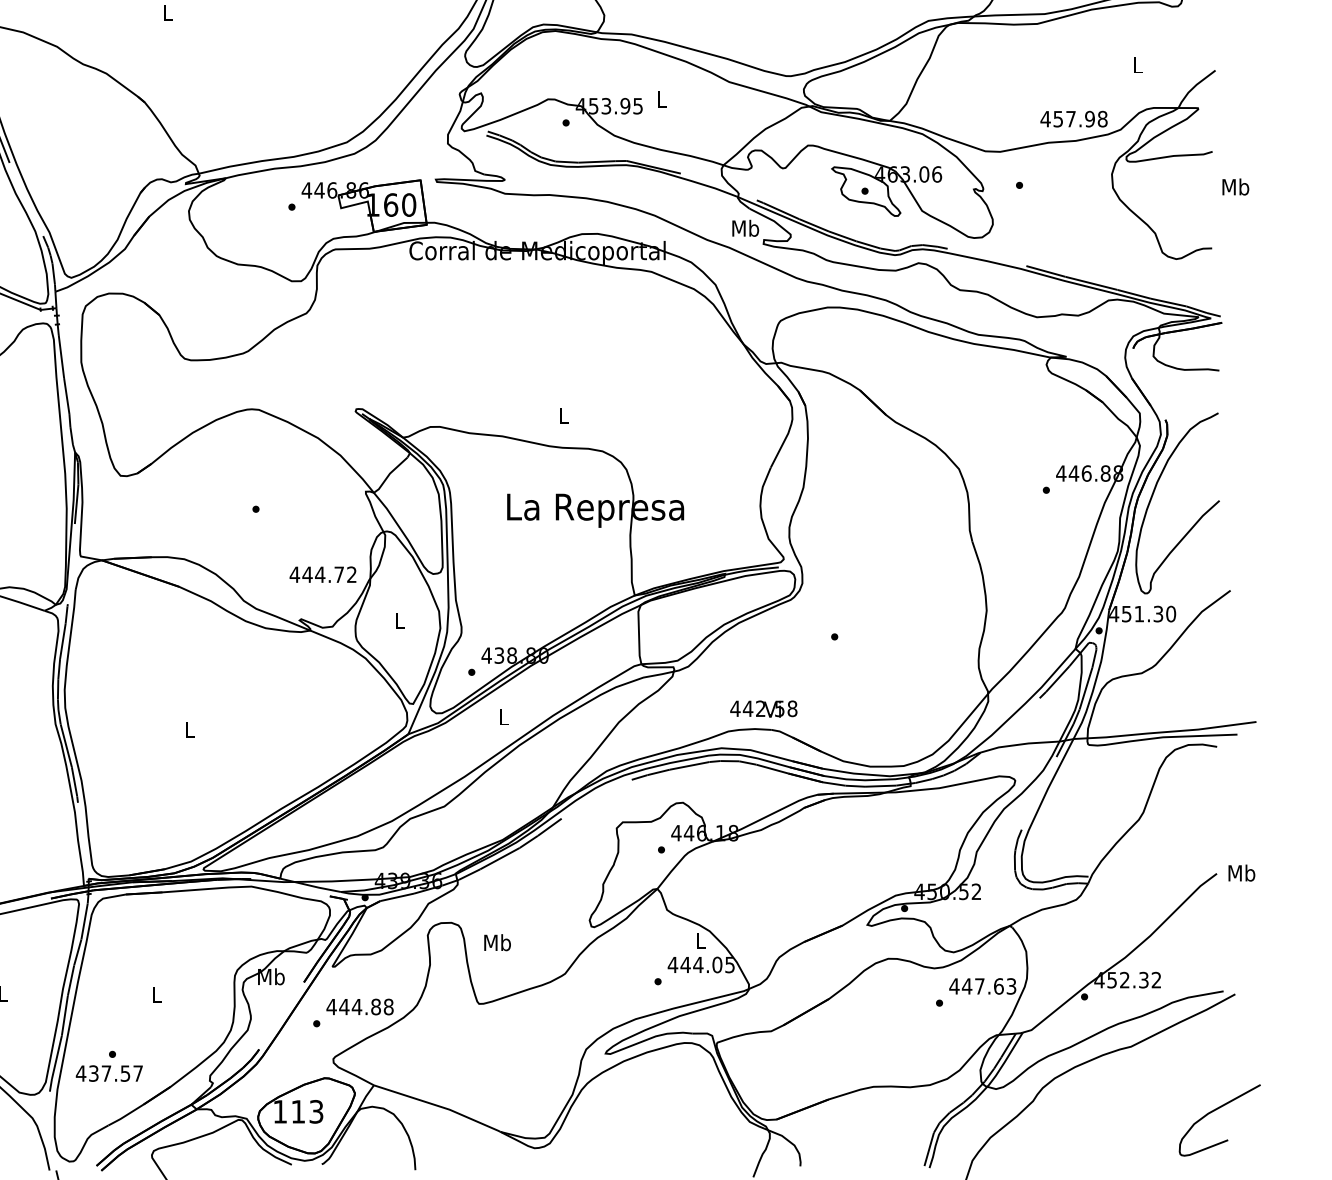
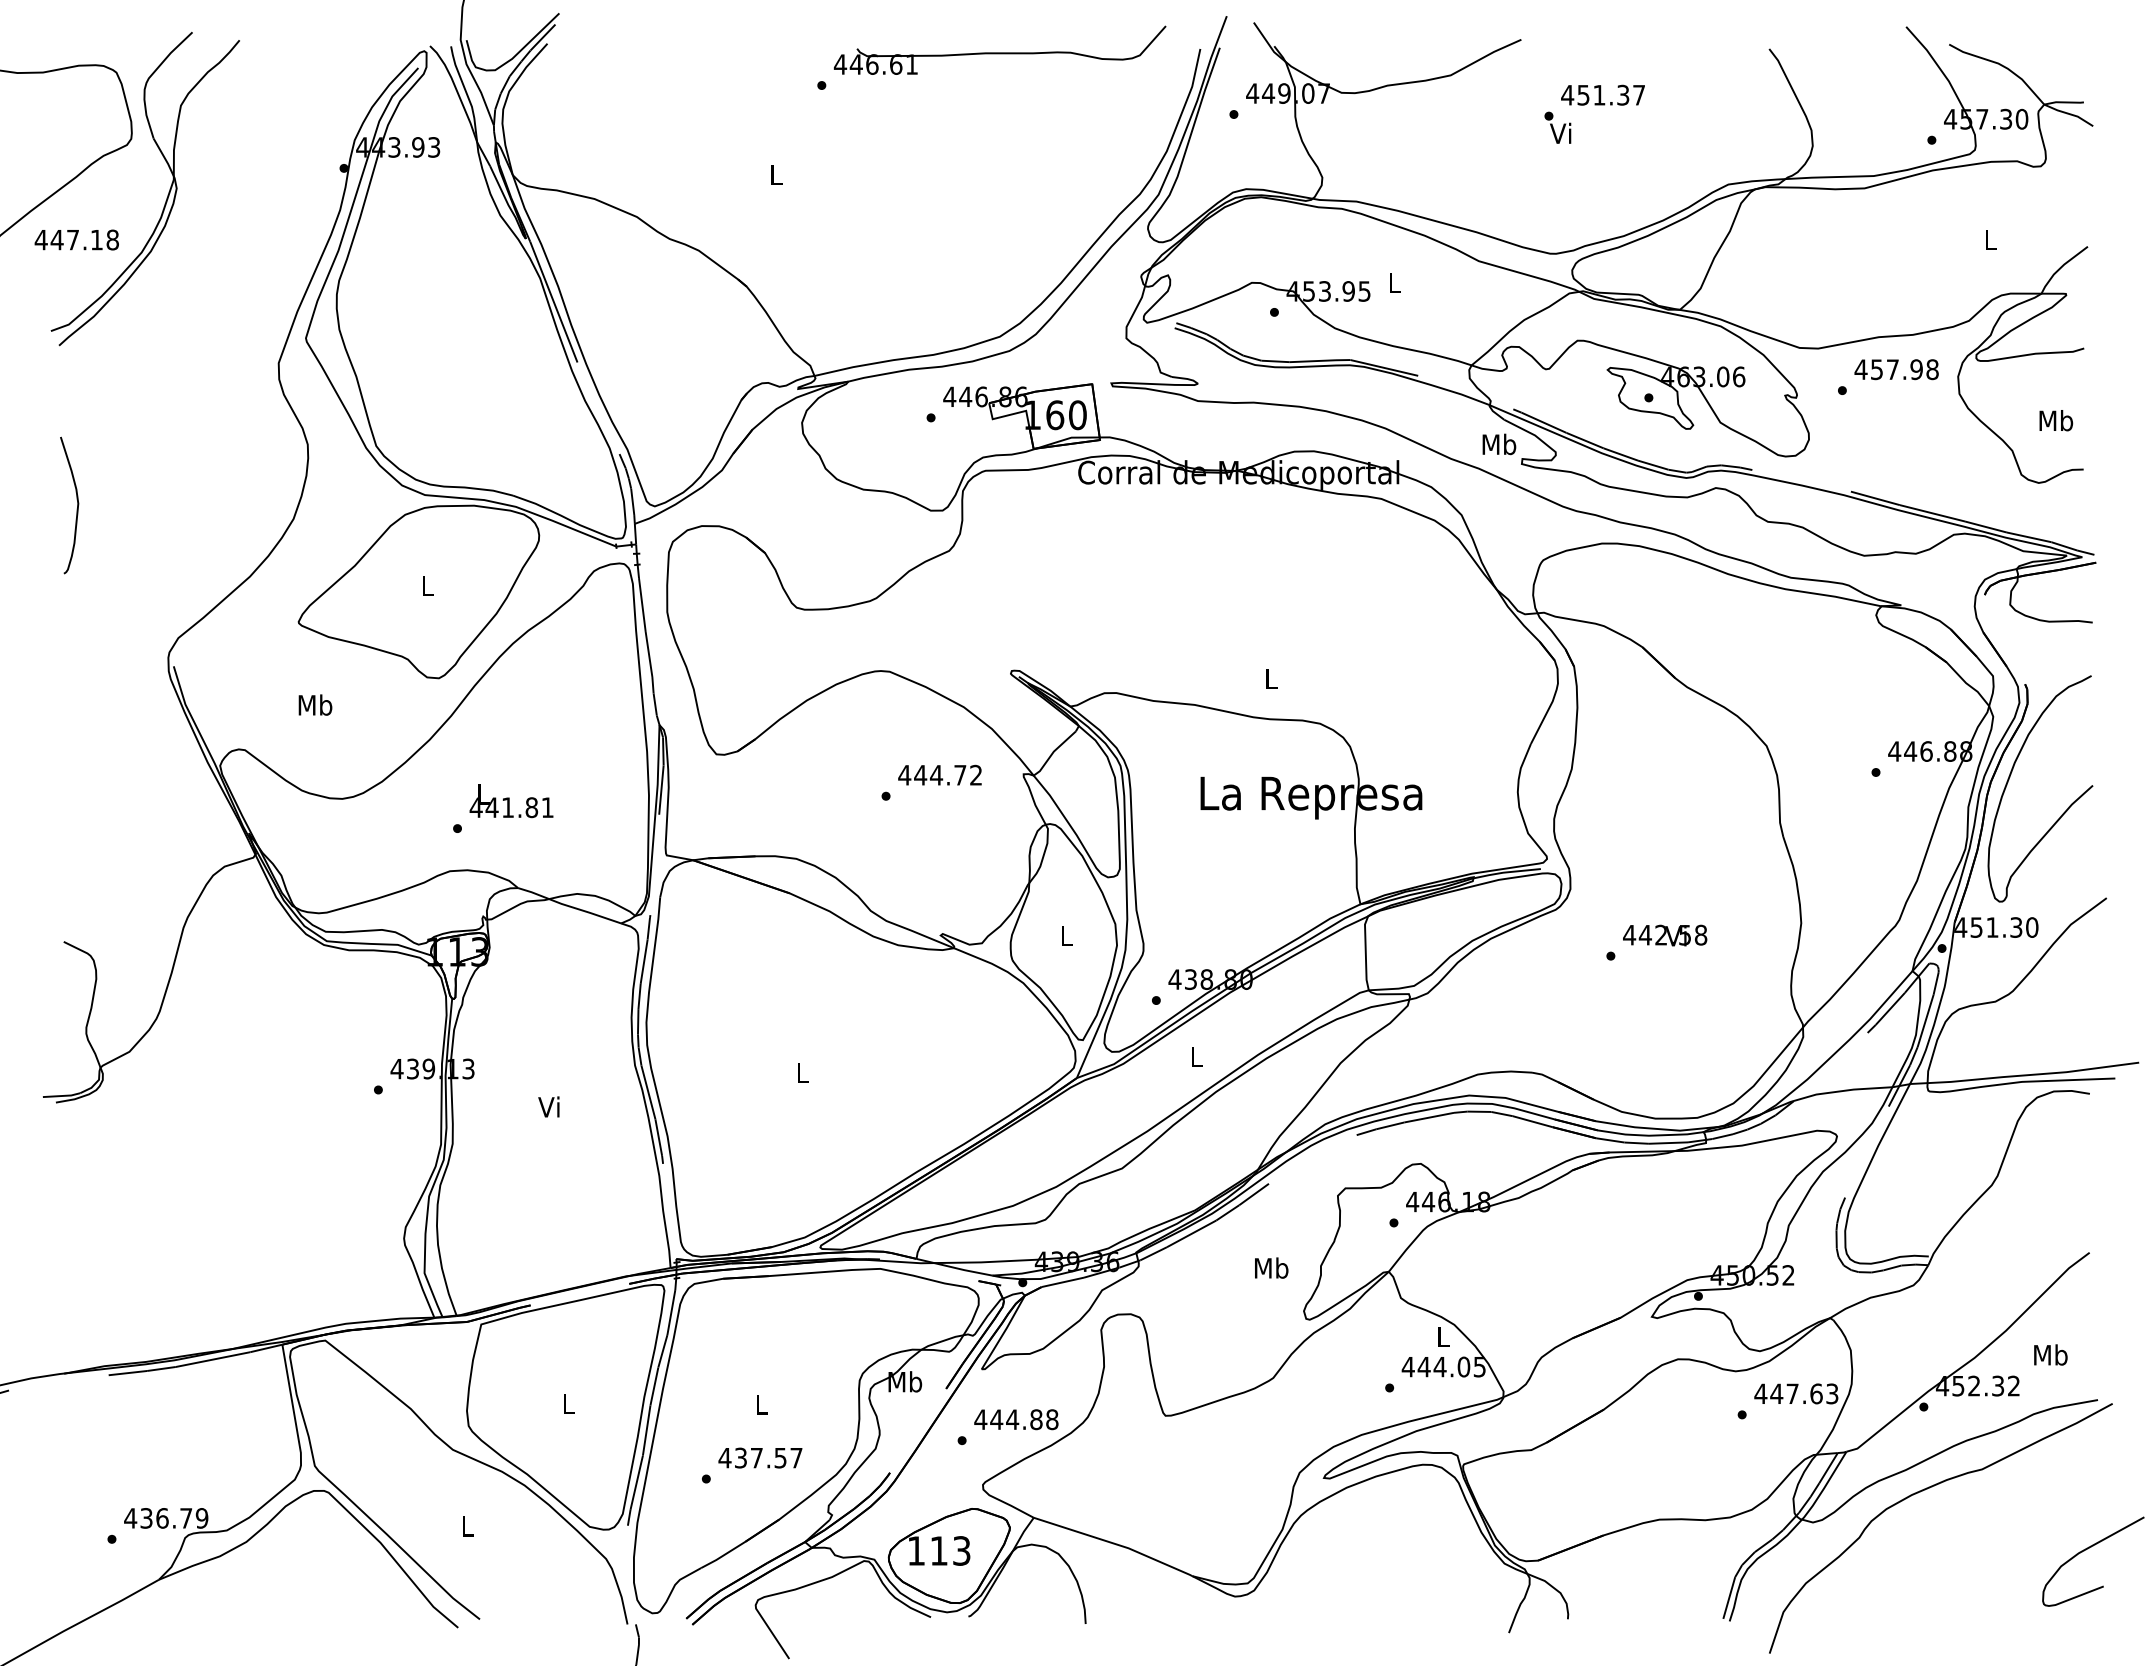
text: (1073, 119) -> (1896, 369), moved
text: (1235, 186) -> (2056, 420), moved
text: (322, 574) -> (939, 774), moved
text: (764, 709) -> (1665, 935), moved
text: (1241, 872) -> (2050, 1354), moved
text: (497, 942) -> (1271, 1267), moved
text: (109, 1073) -> (760, 1457), moved

